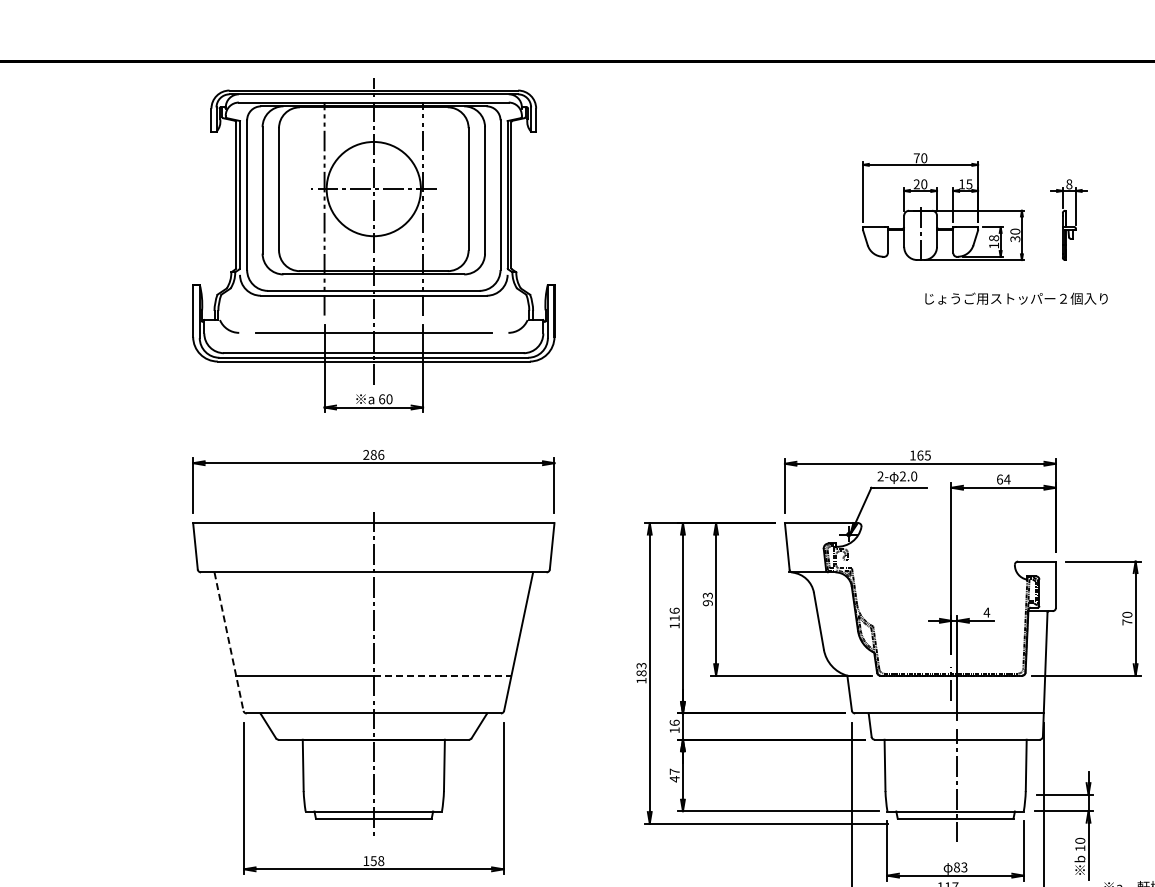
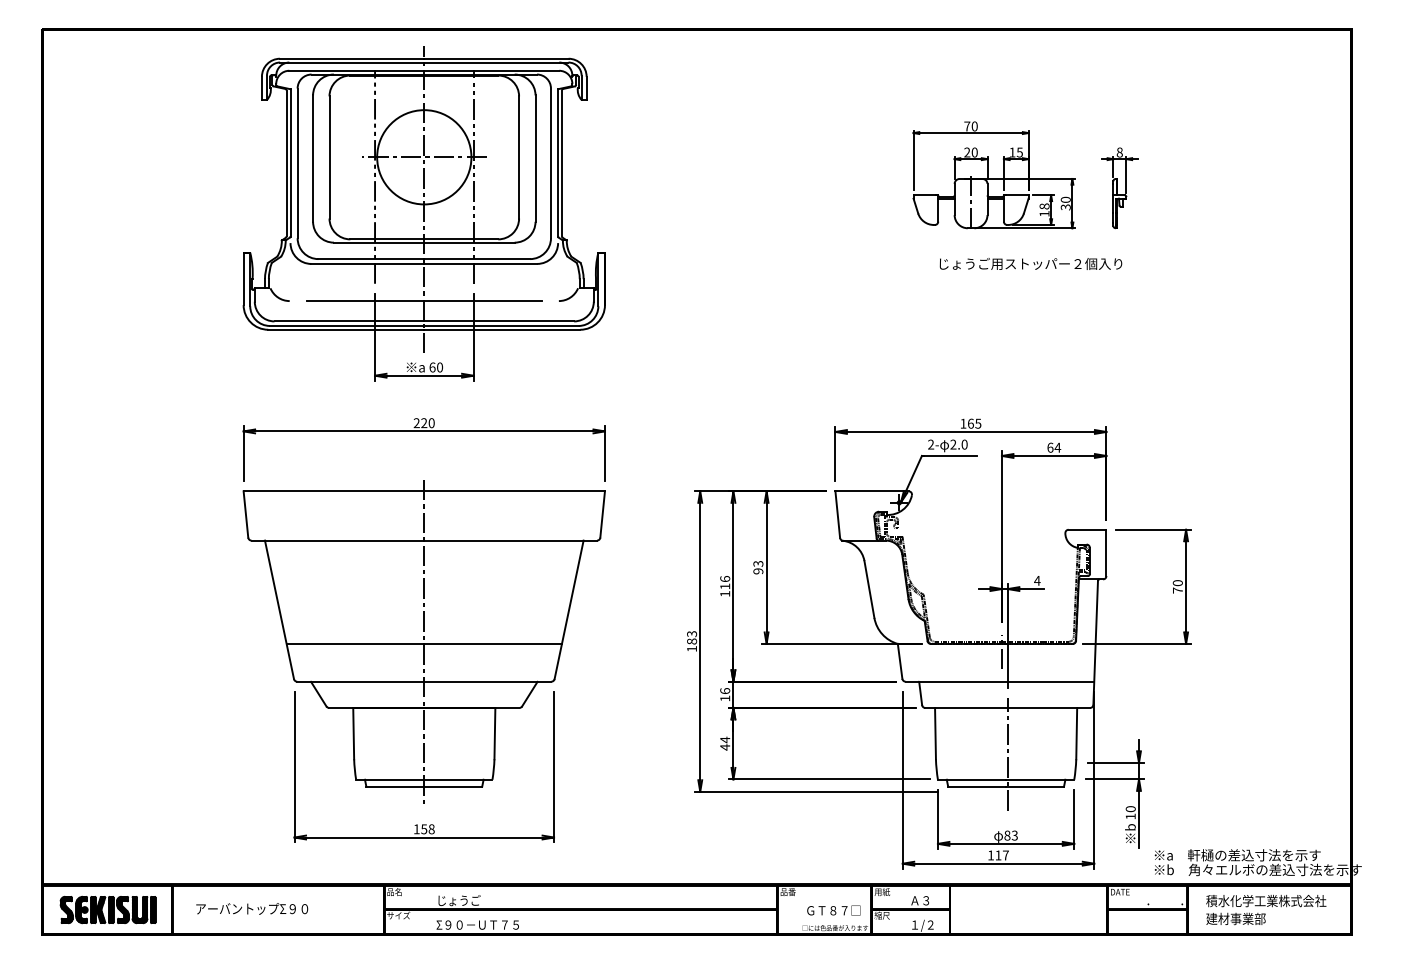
text: (1016, 298) -> (1030, 263), moved
text: (377, 455) -> (427, 423), 286 -> 220
line: (229, 641) -> (279, 609), dashed -> solid
line: (443, 675) -> (493, 643), dashed -> solid
text: (675, 771) -> (725, 739), 47 -> 44

